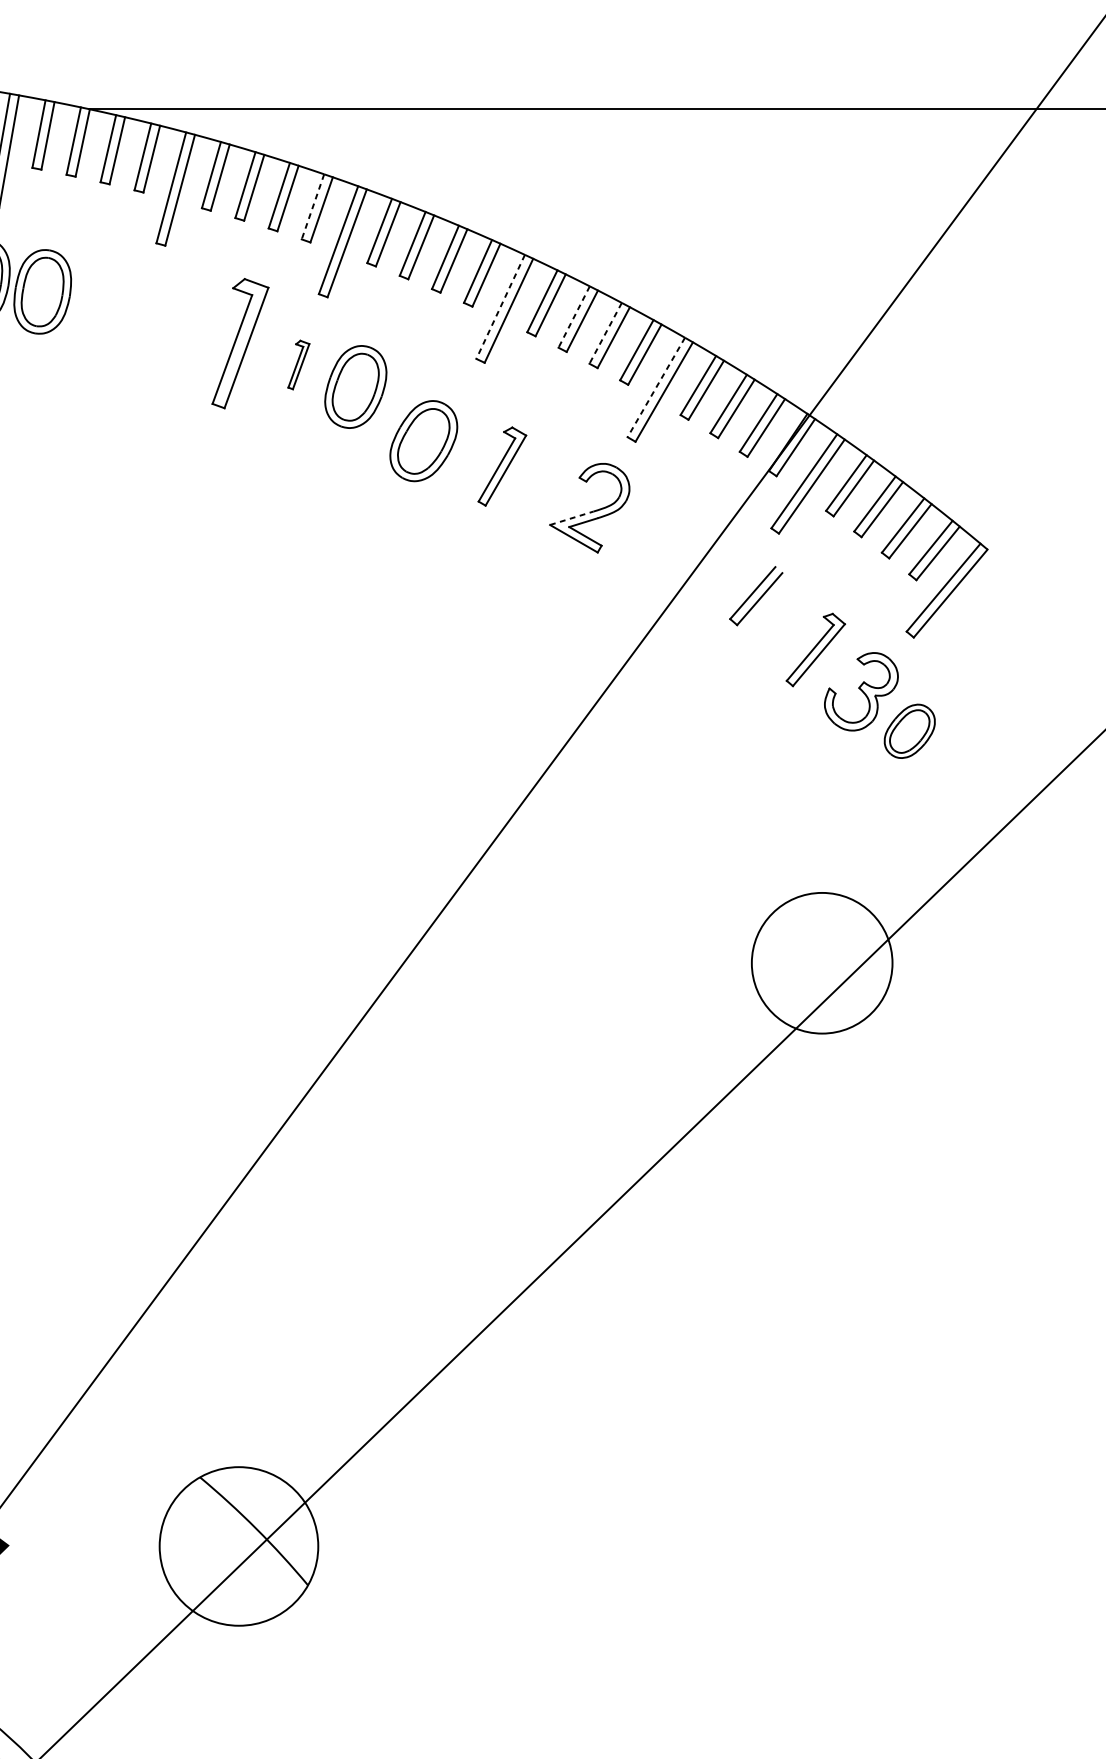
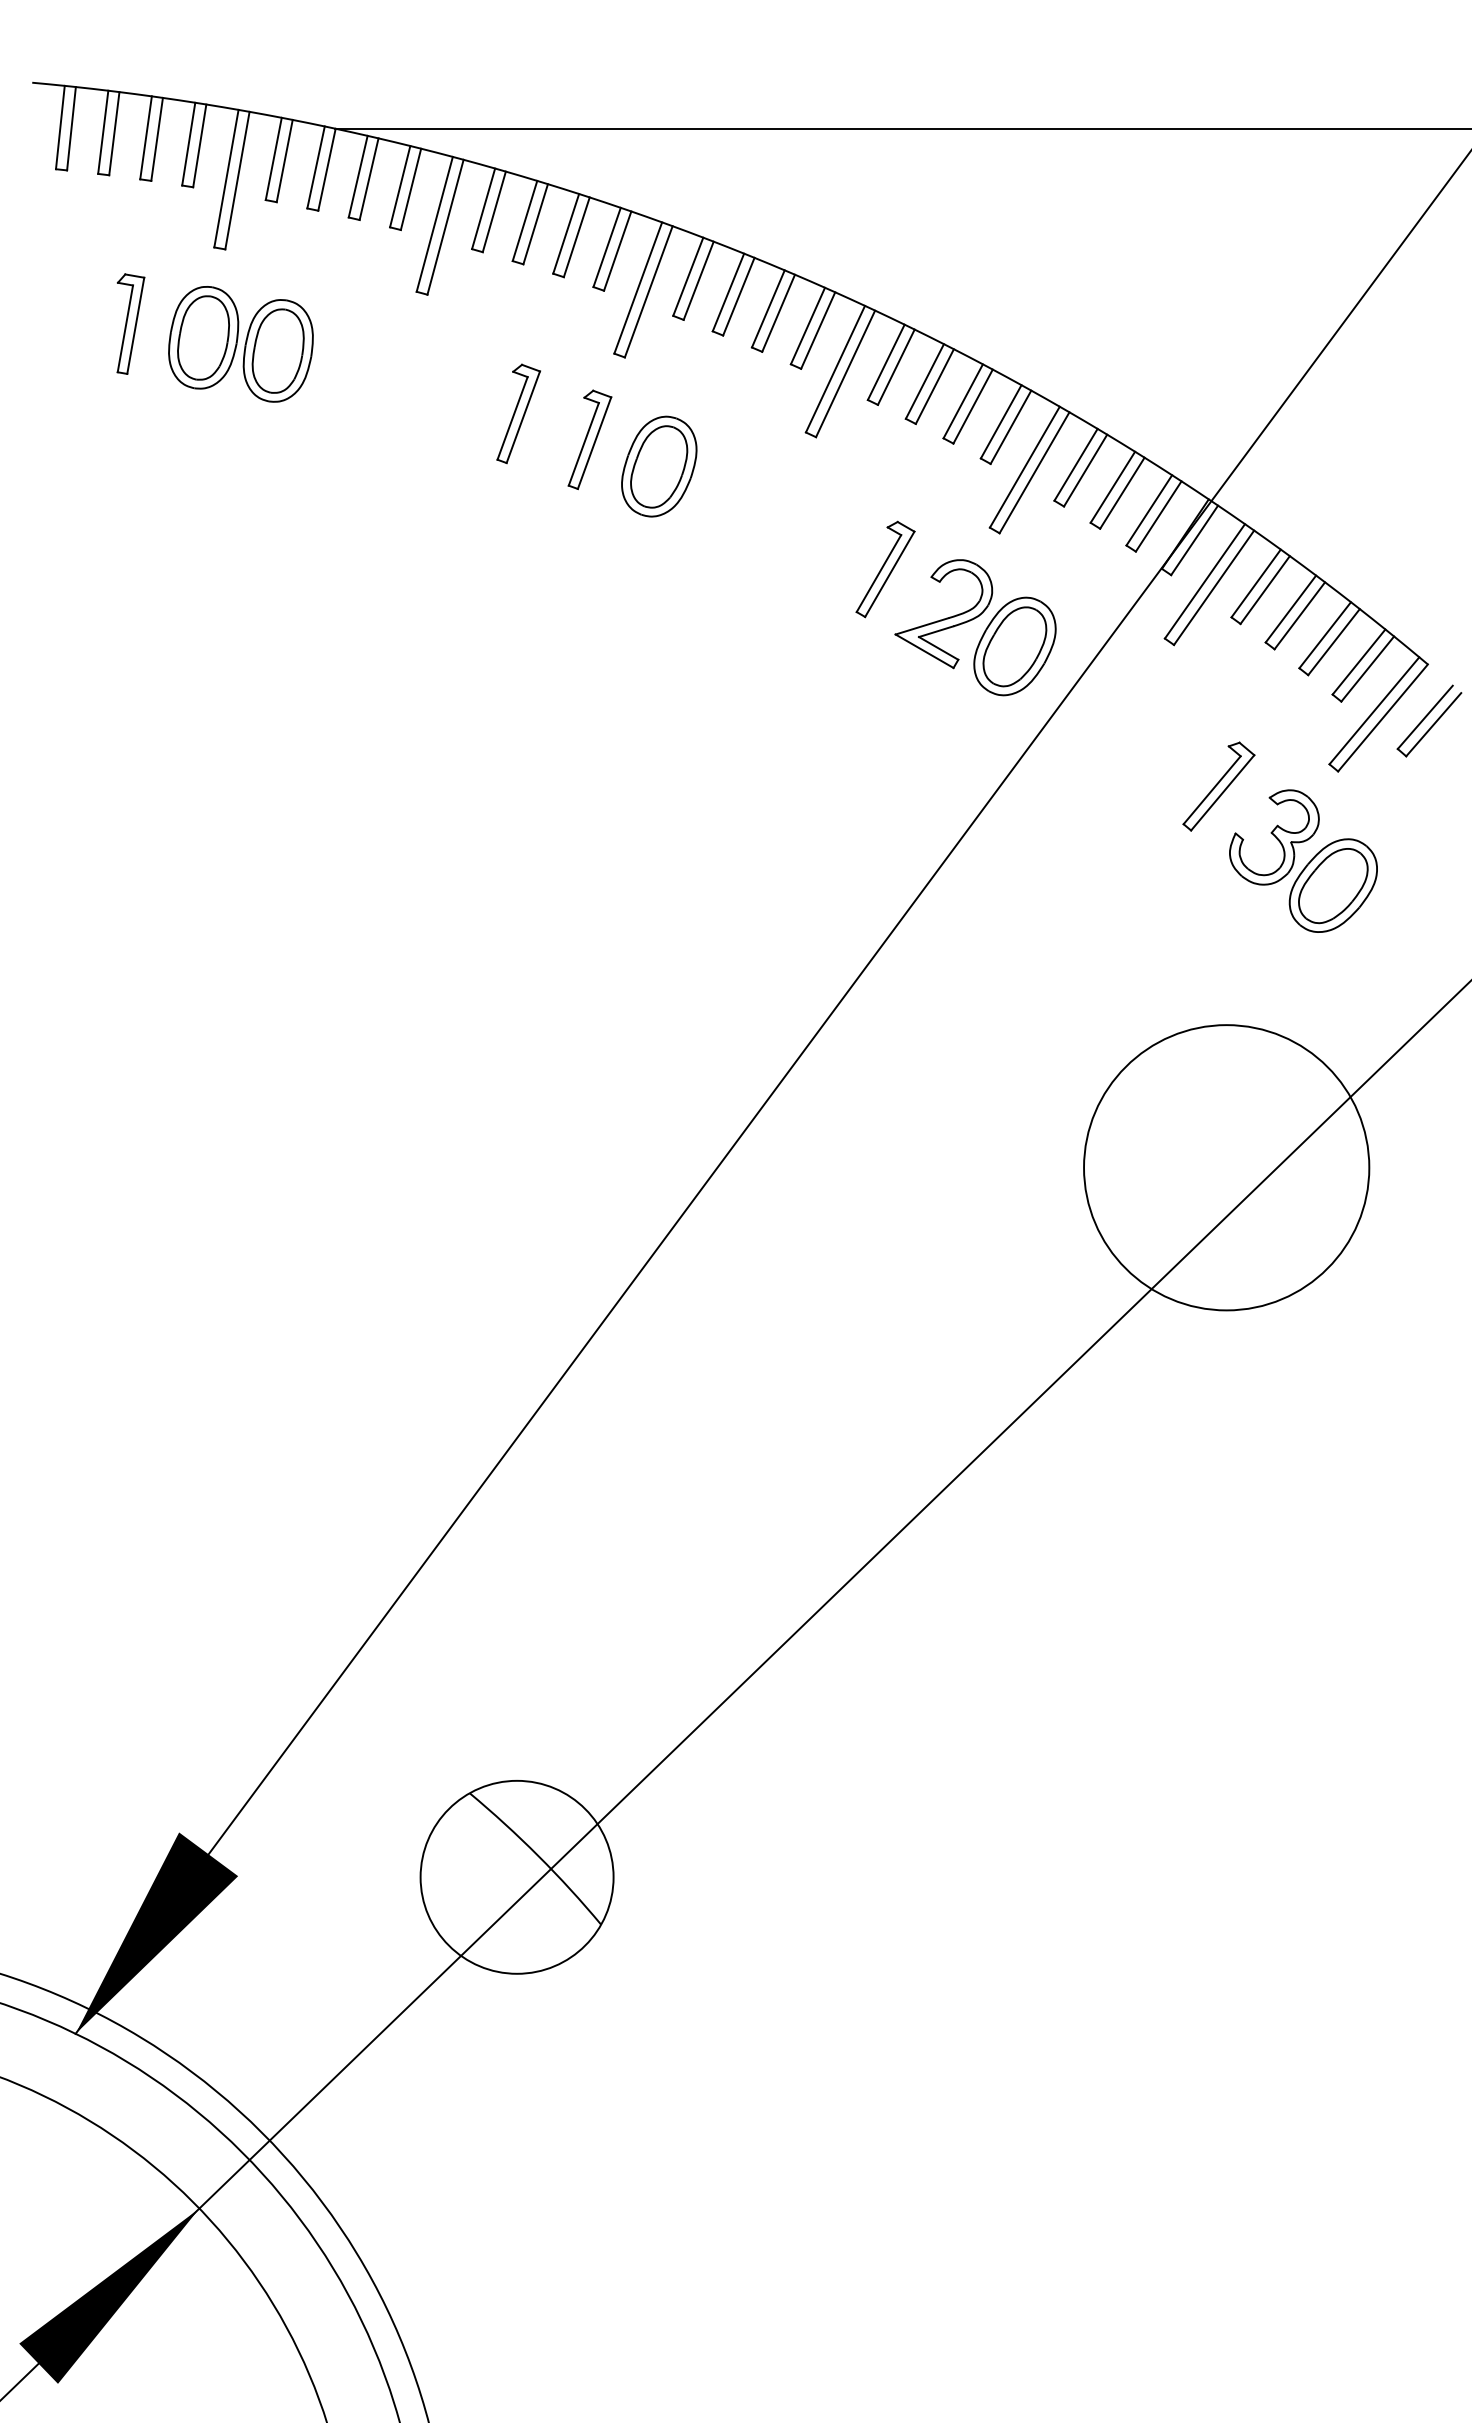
line: (313, 206) -> (607, 247), dashed -> solid
line: (500, 307) -> (835, 369), dashed -> solid
line: (573, 317) -> (924, 381), dashed -> solid
line: (605, 333) -> (963, 401), dashed -> solid
part: (240, 343) -> (518, 413), size x0.62
part: (298, 364) -> (589, 439), size x1.67
line: (656, 387) -> (1024, 467), dashed -> solid
part: (423, 441) -> (1014, 646), moved
part: (502, 466) -> (885, 569), moved
line: (572, 518) -> (922, 626), dashed -> solid
part: (756, 595) -> (1429, 720), moved
part: (909, 731) -> (1332, 885), size x1.43
circle: (822, 963) -> (1226, 1167), size x1.67

